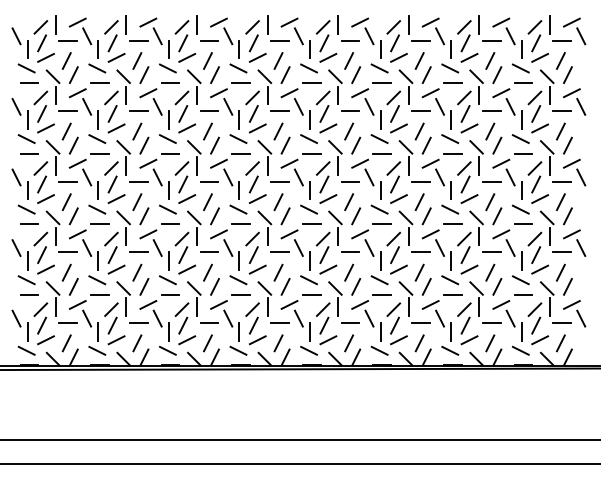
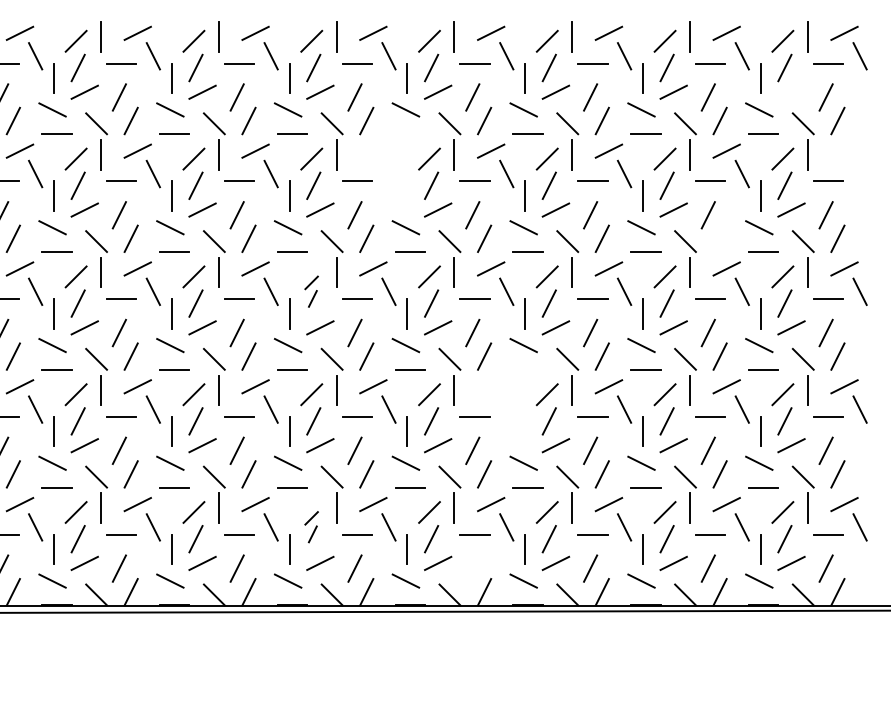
line: (539, 57) -> (790, 91), removed
part: (574, 101) -> (848, 165), removed
part: (300, 105) -> (391, 171), removed
line: (497, 145) -> (720, 238), removed
part: (252, 177) -> (311, 291), size x0.6
part: (371, 246) -> (510, 407), removed
part: (252, 318) -> (311, 527), size x0.6
line: (349, 343) -> (473, 568), removed

